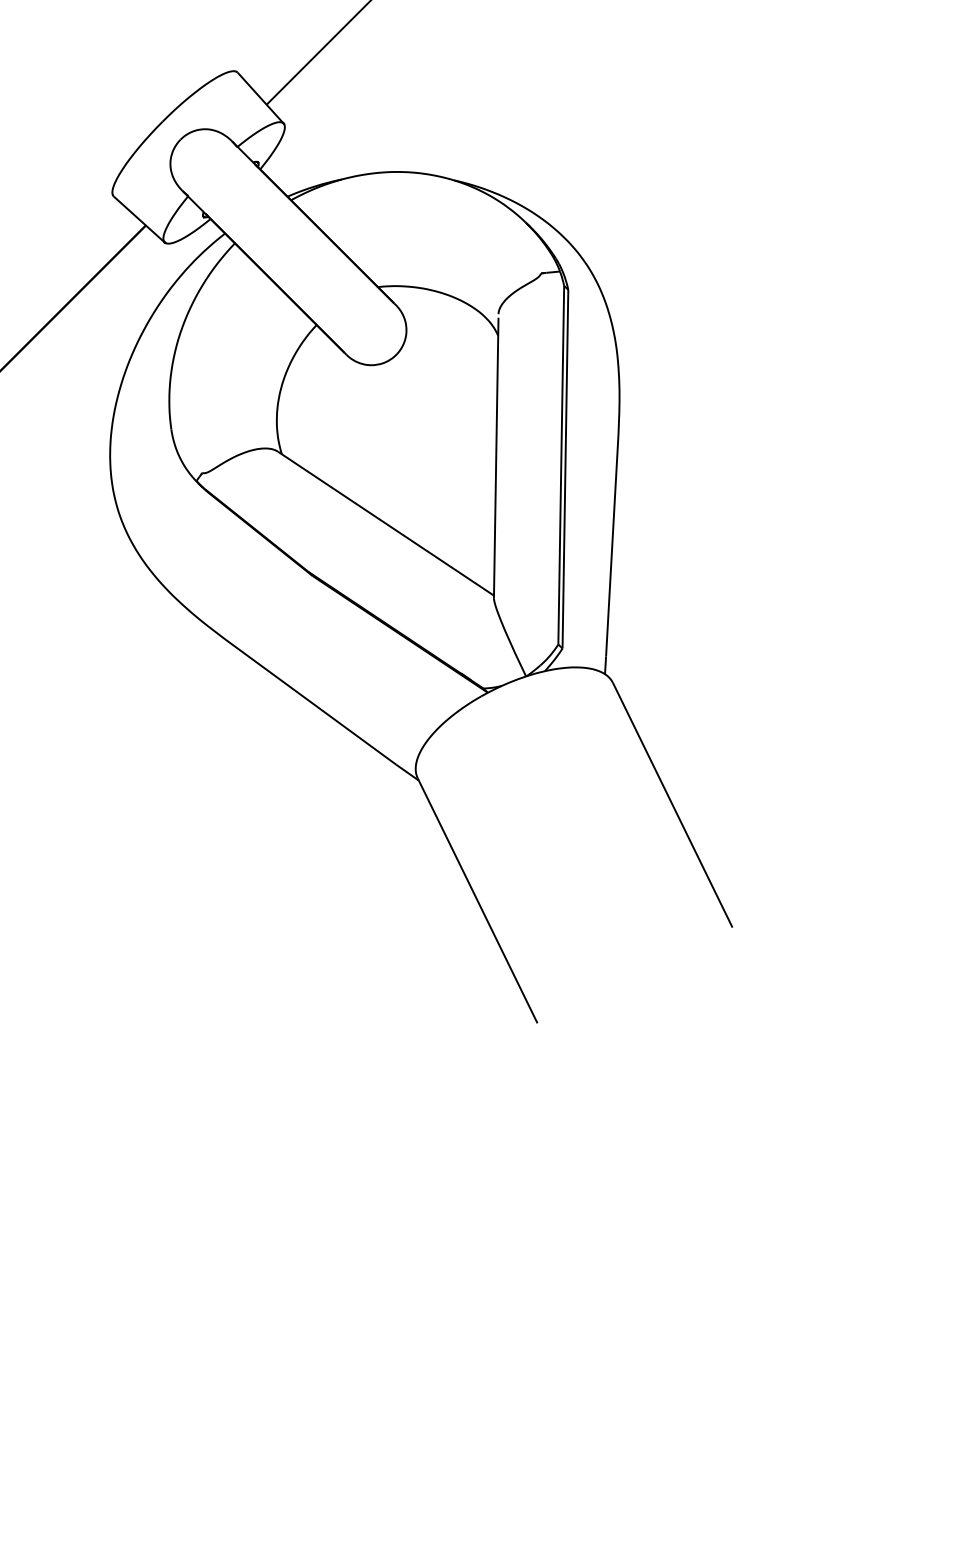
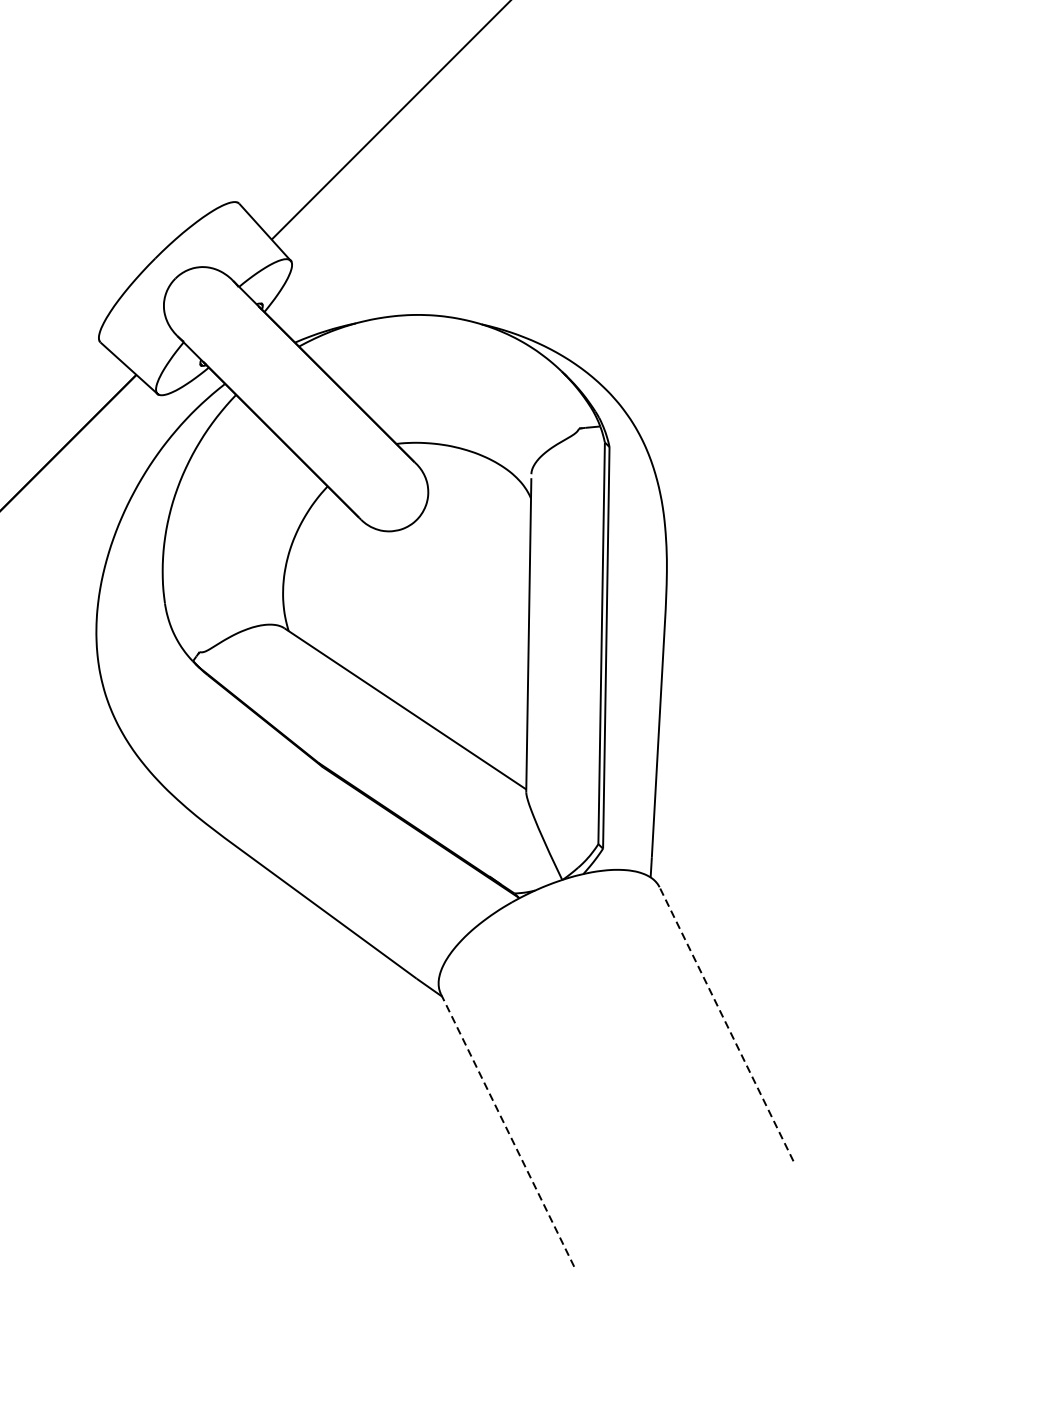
line: (672, 804) -> (726, 1023), solid -> dashed
line: (477, 901) -> (507, 1132), solid -> dashed

